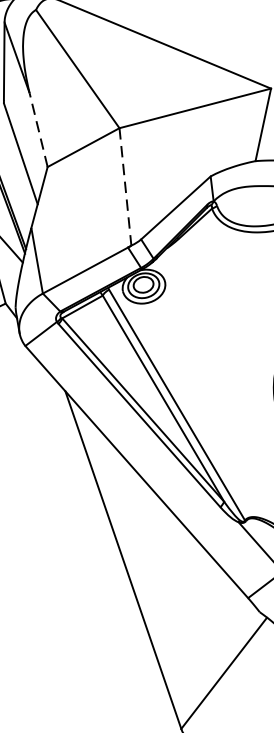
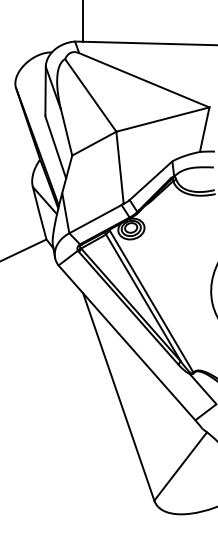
line: (38, 129) -> (66, 132), dashed -> solid
line: (126, 188) -> (120, 168), dashed -> solid

